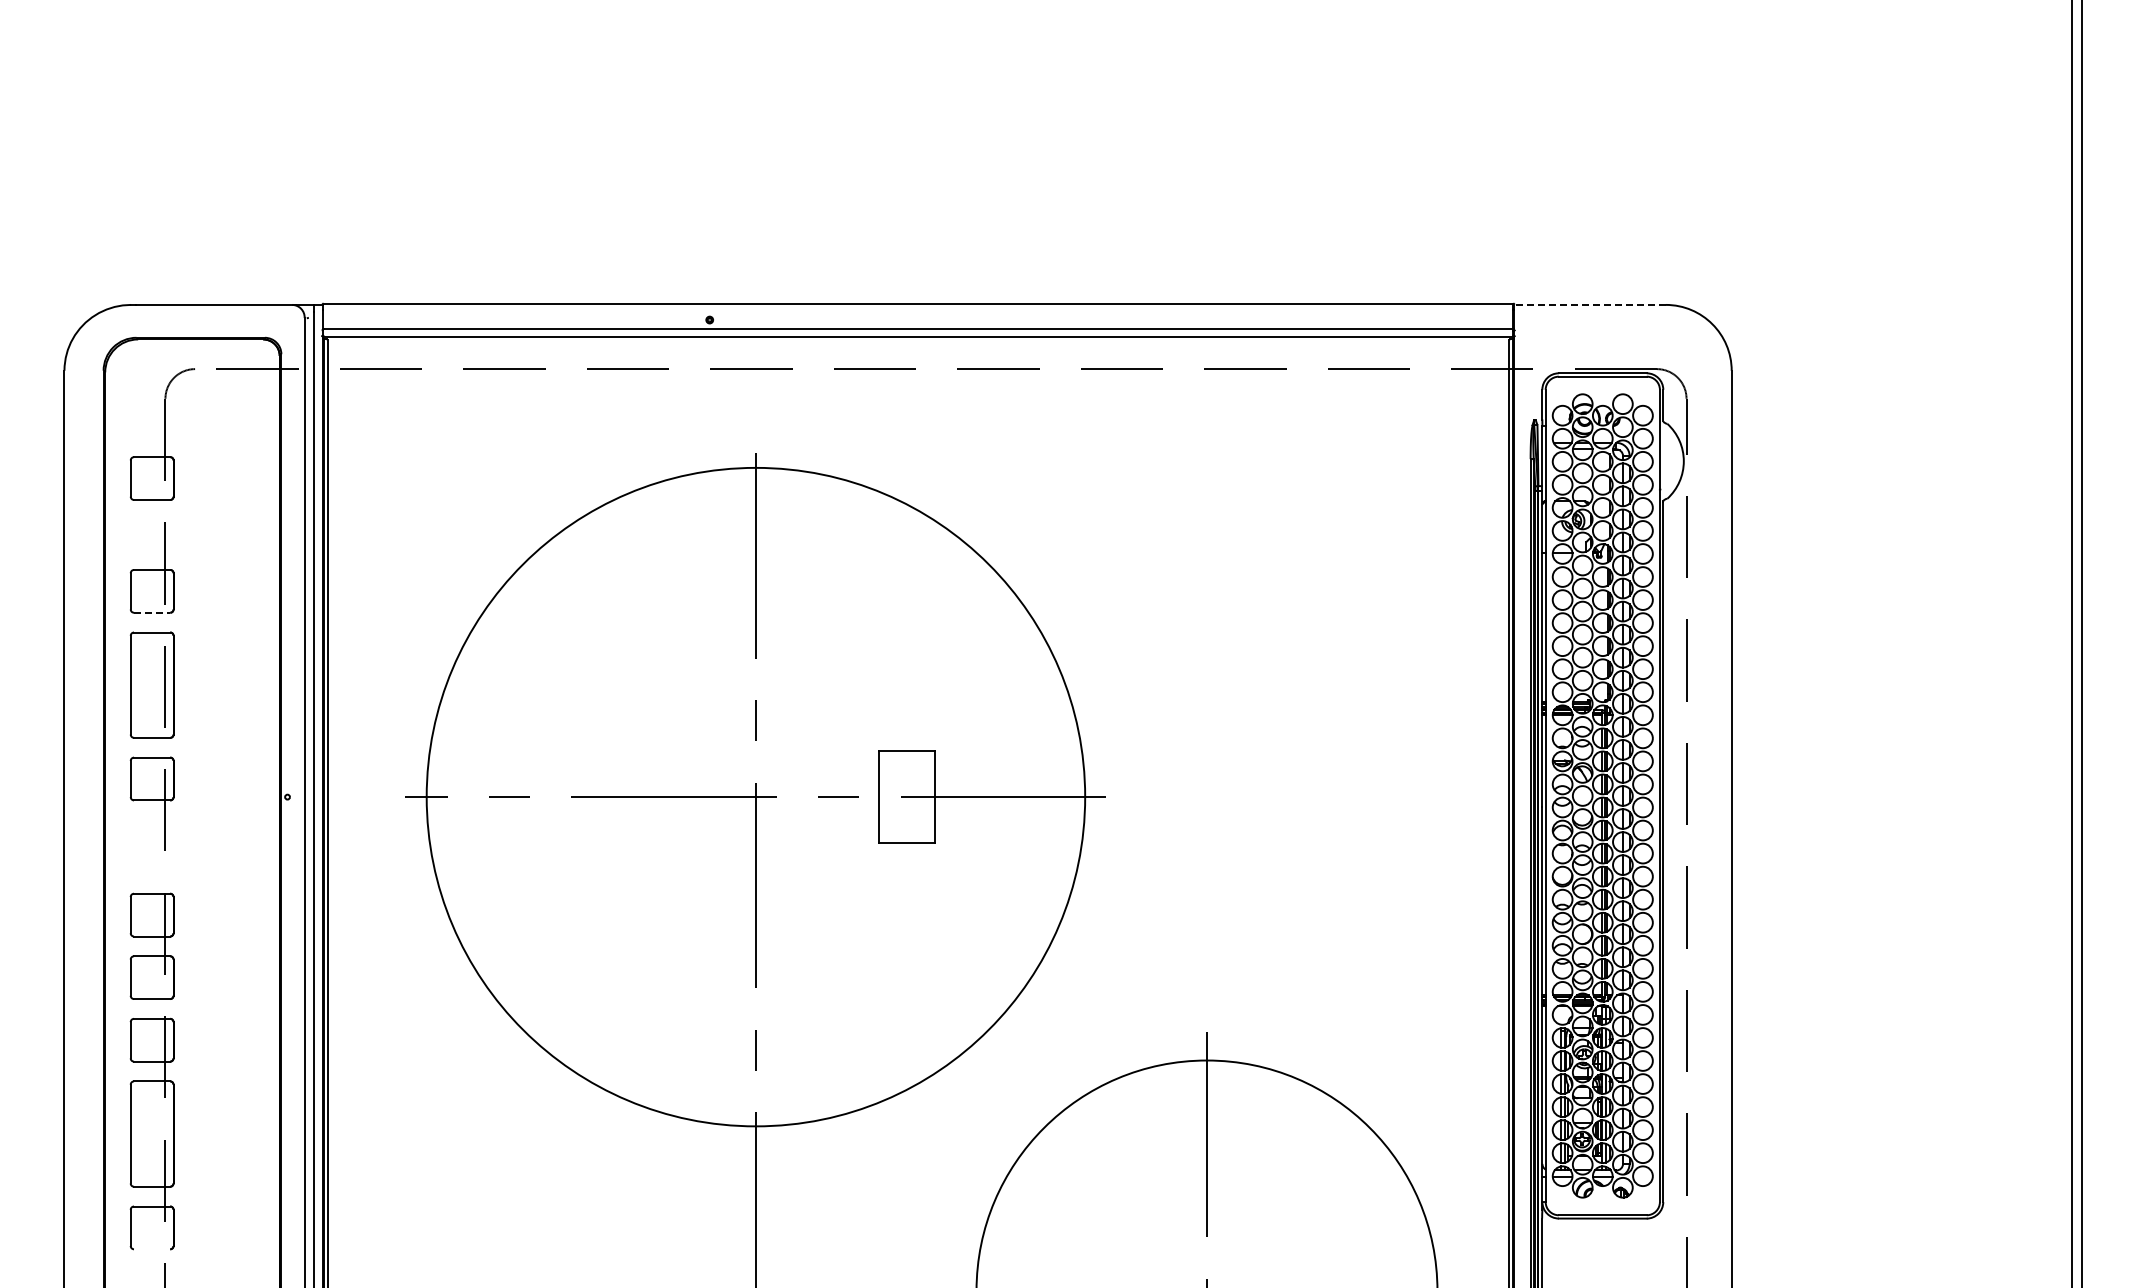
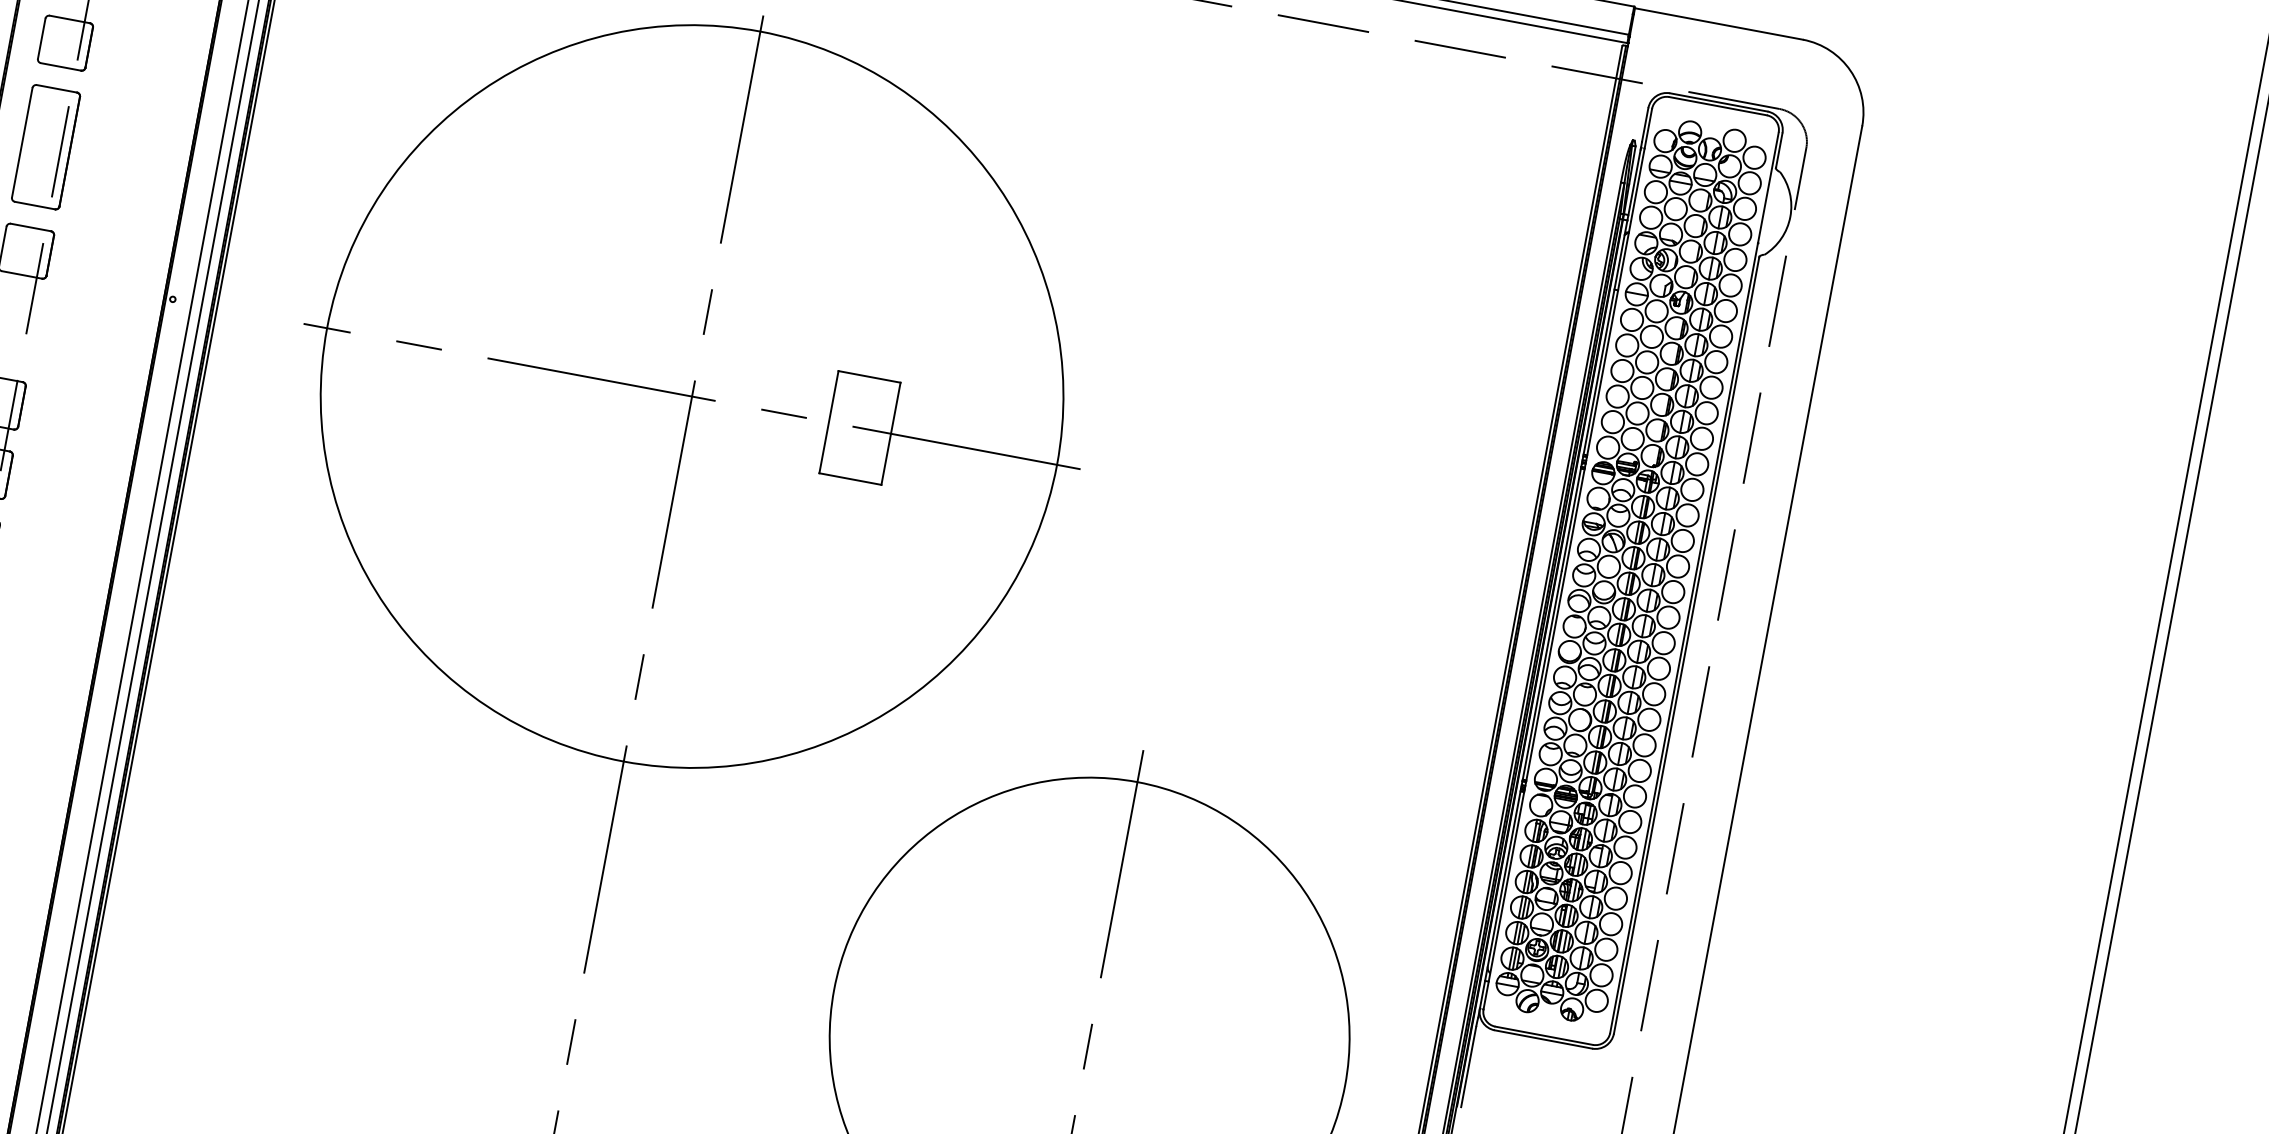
line: (1590, 304) -> (1719, 23), dashed -> solid
line: (152, 612) -> (61, 66), dashed -> solid

